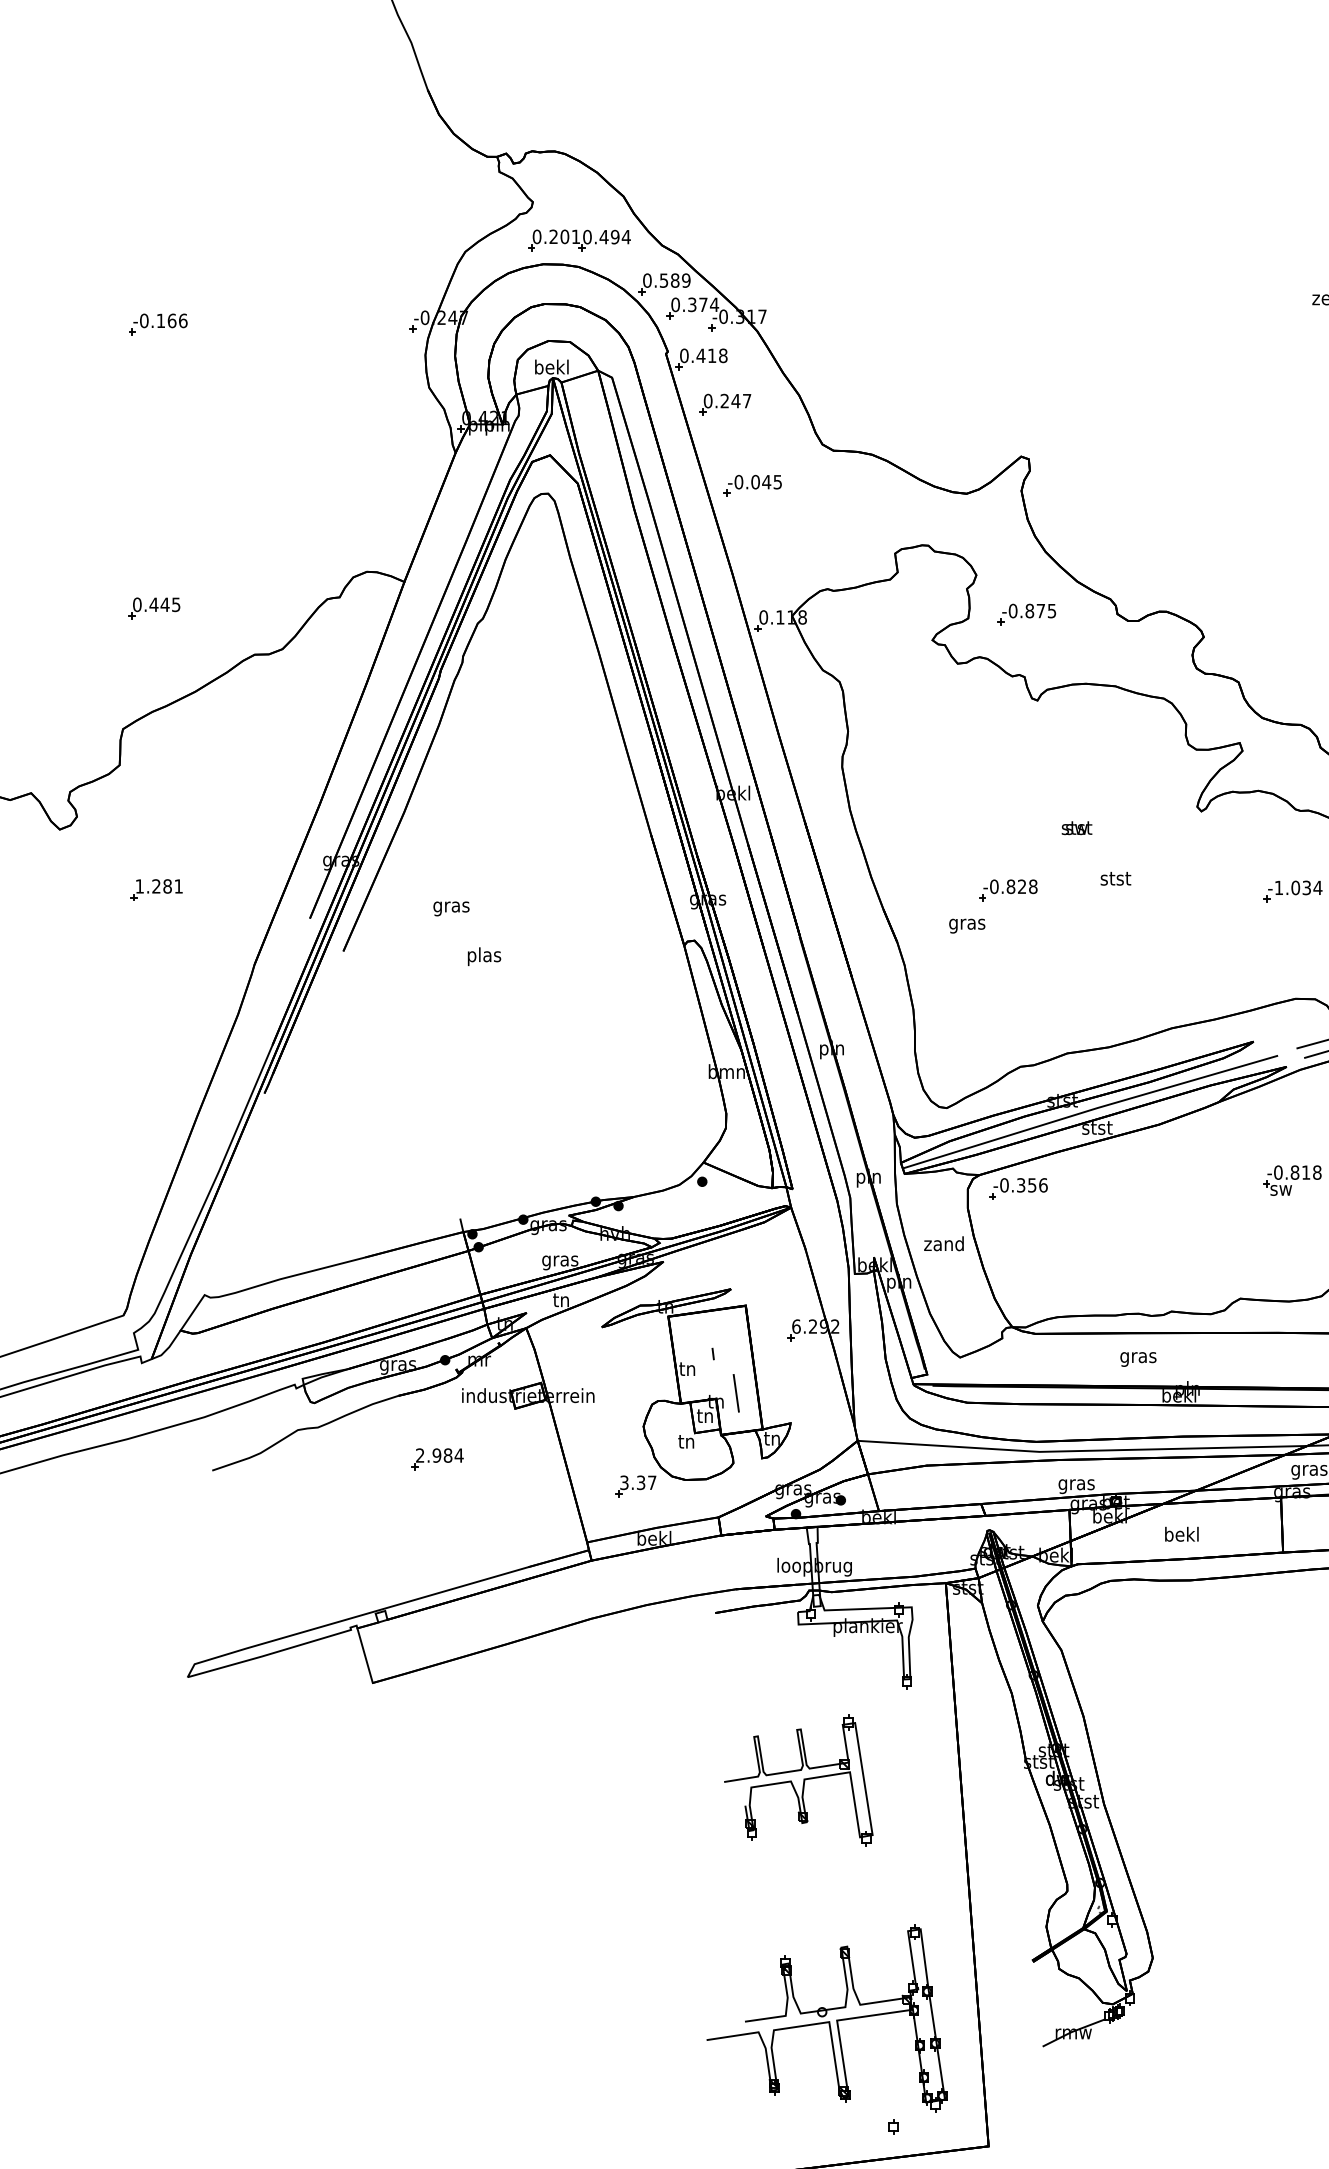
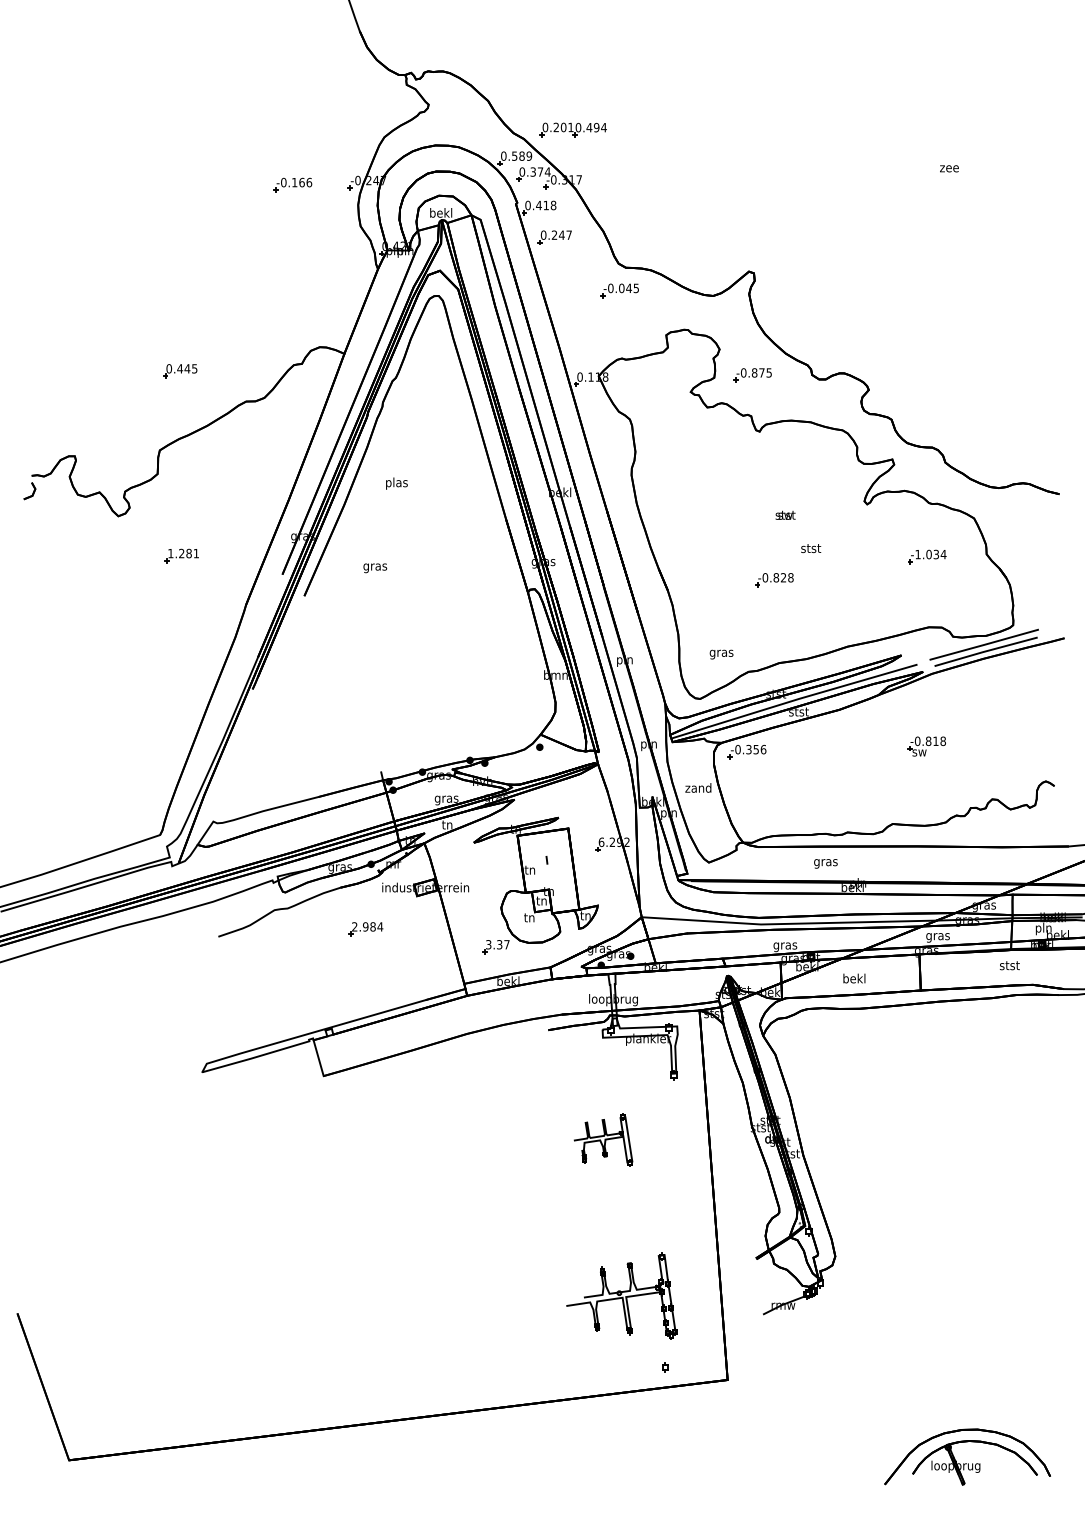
part: (578, 239) -> (572, 129), moved
part: (157, 323) -> (292, 184), moved
part: (752, 485) -> (619, 290), moved
part: (1008, 890) -> (774, 580), moved
text: (967, 925) -> (721, 654), moved
text: (483, 956) -> (396, 483), moved
line: (735, 1393) -> (561, 886), removed
part: (799, 1779) -> (603, 1139), size x0.6
part: (826, 2017) -> (621, 1295), size x0.7

